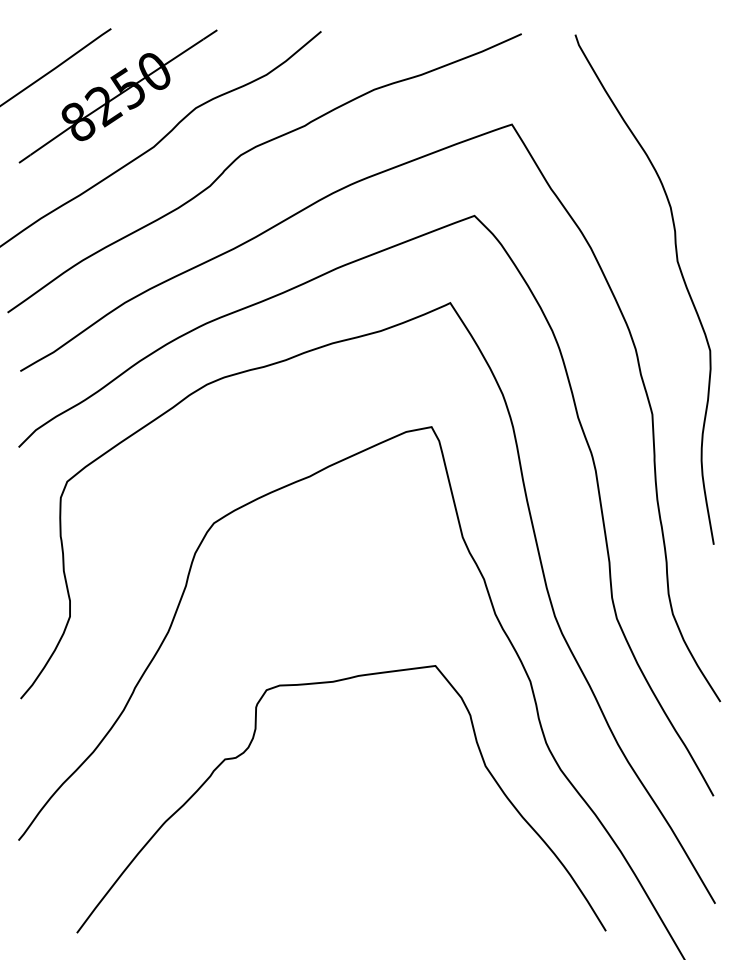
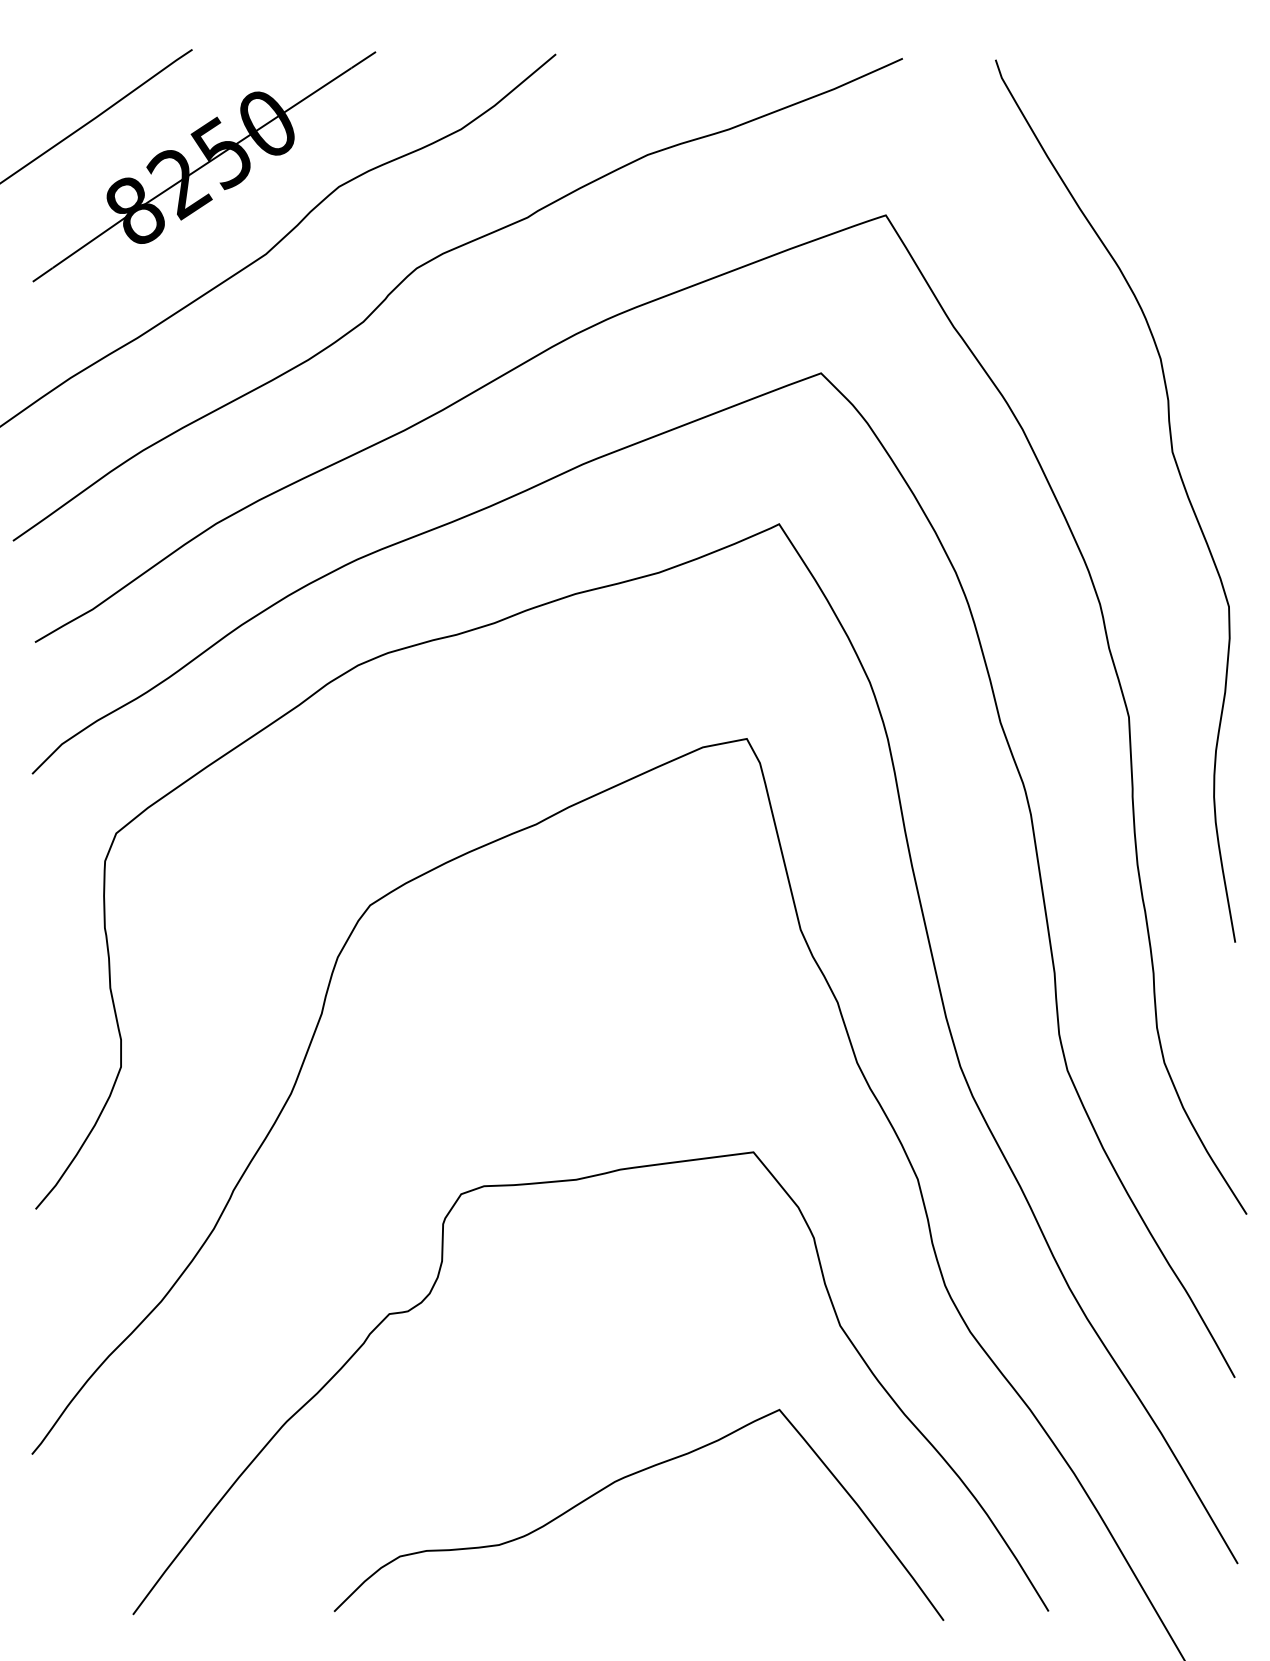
curve: (362, 854) -> (627, 1478), added

